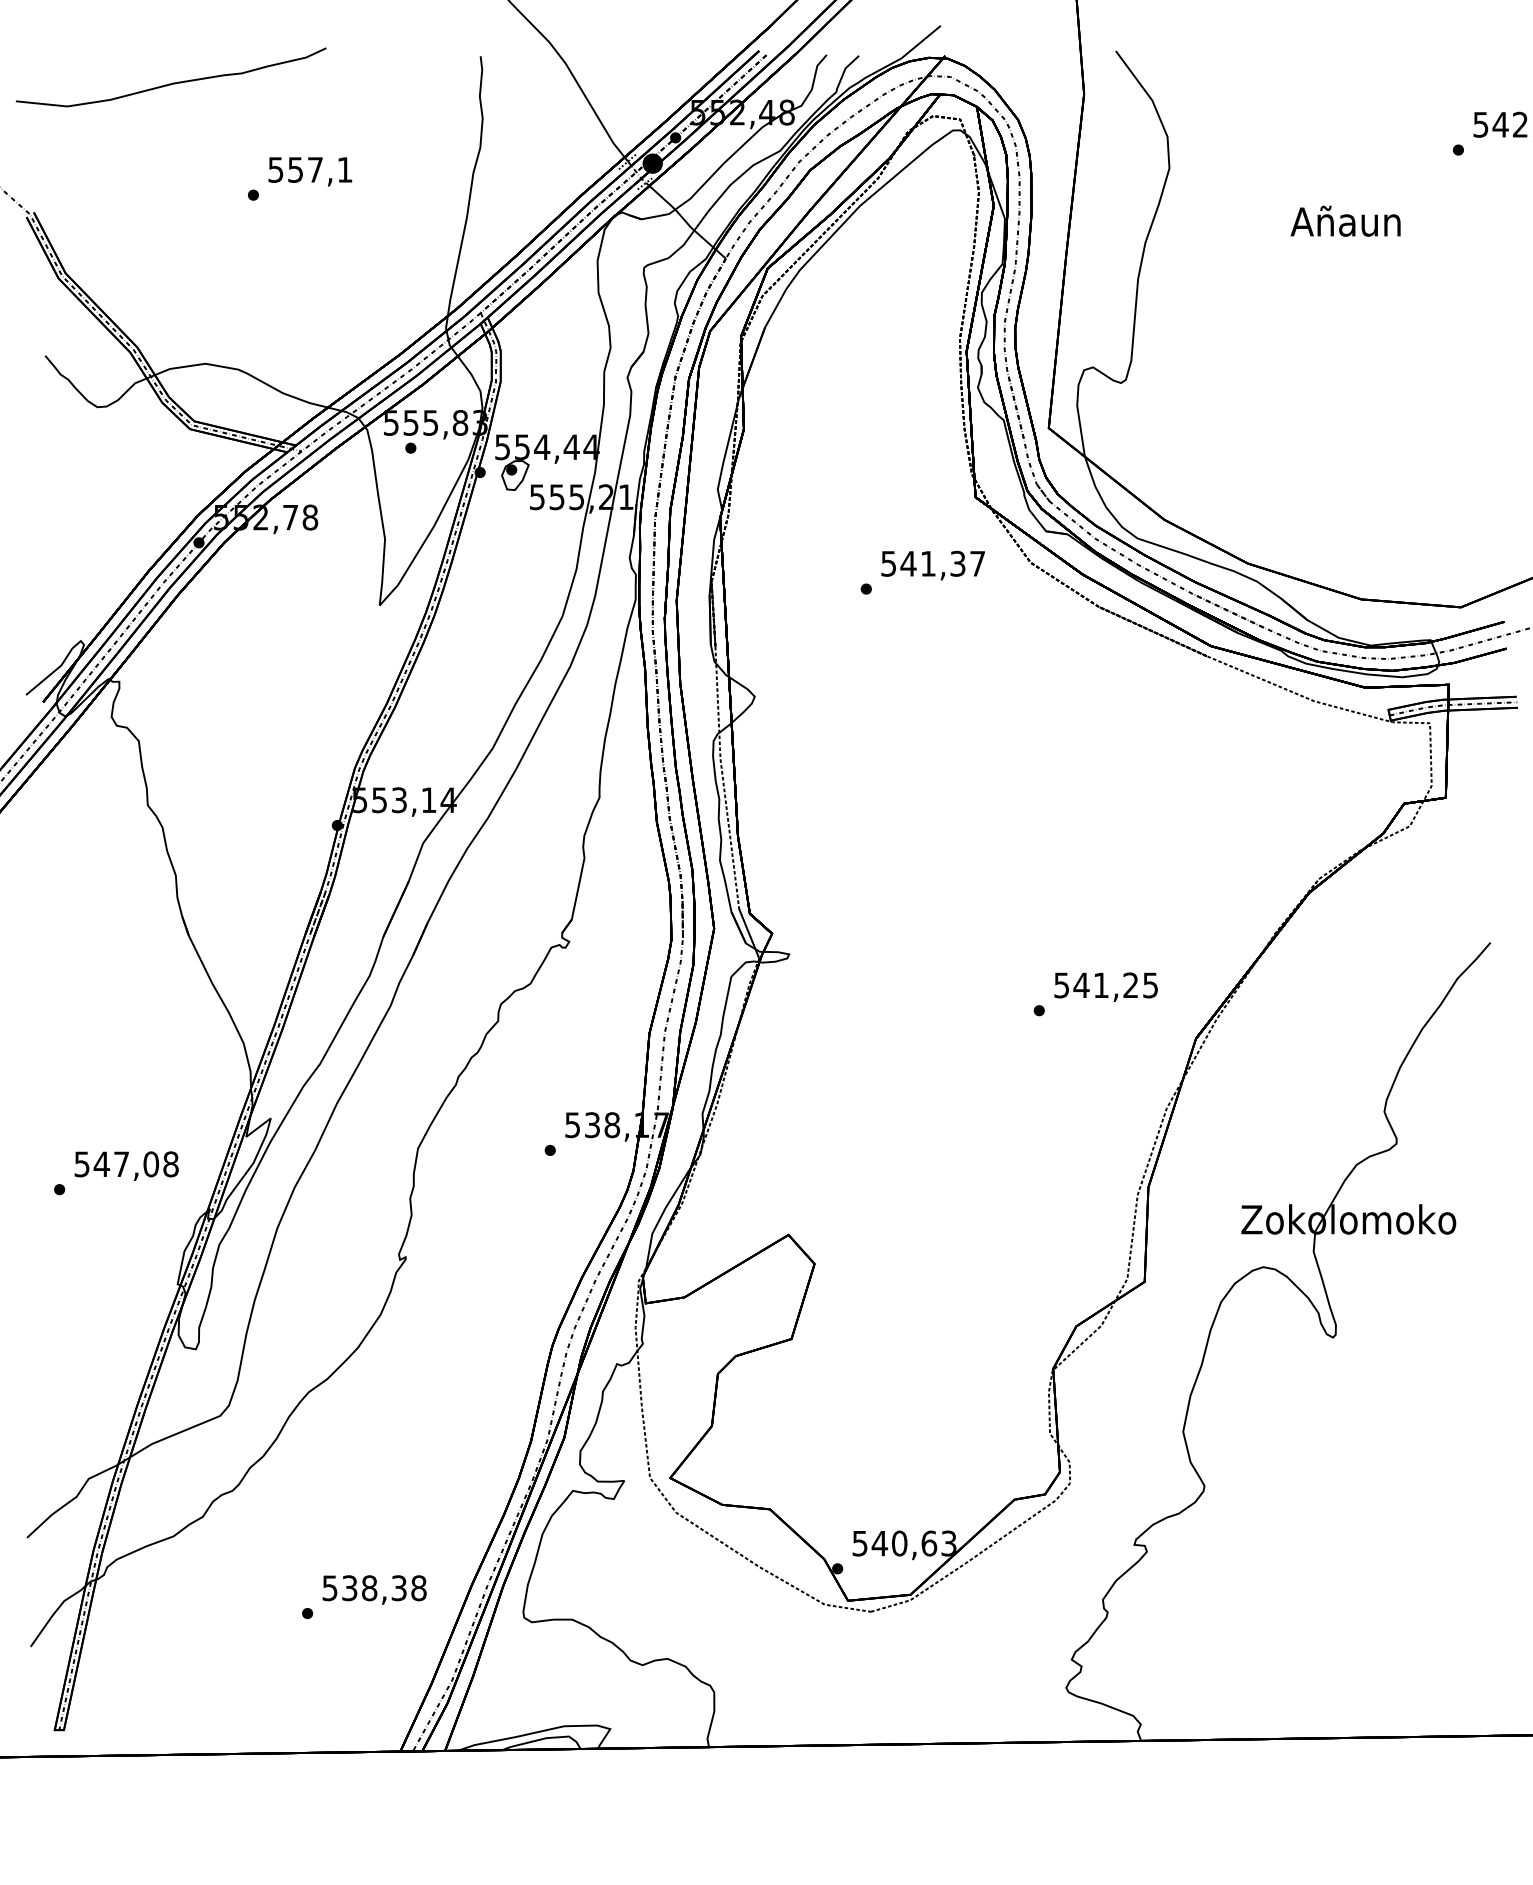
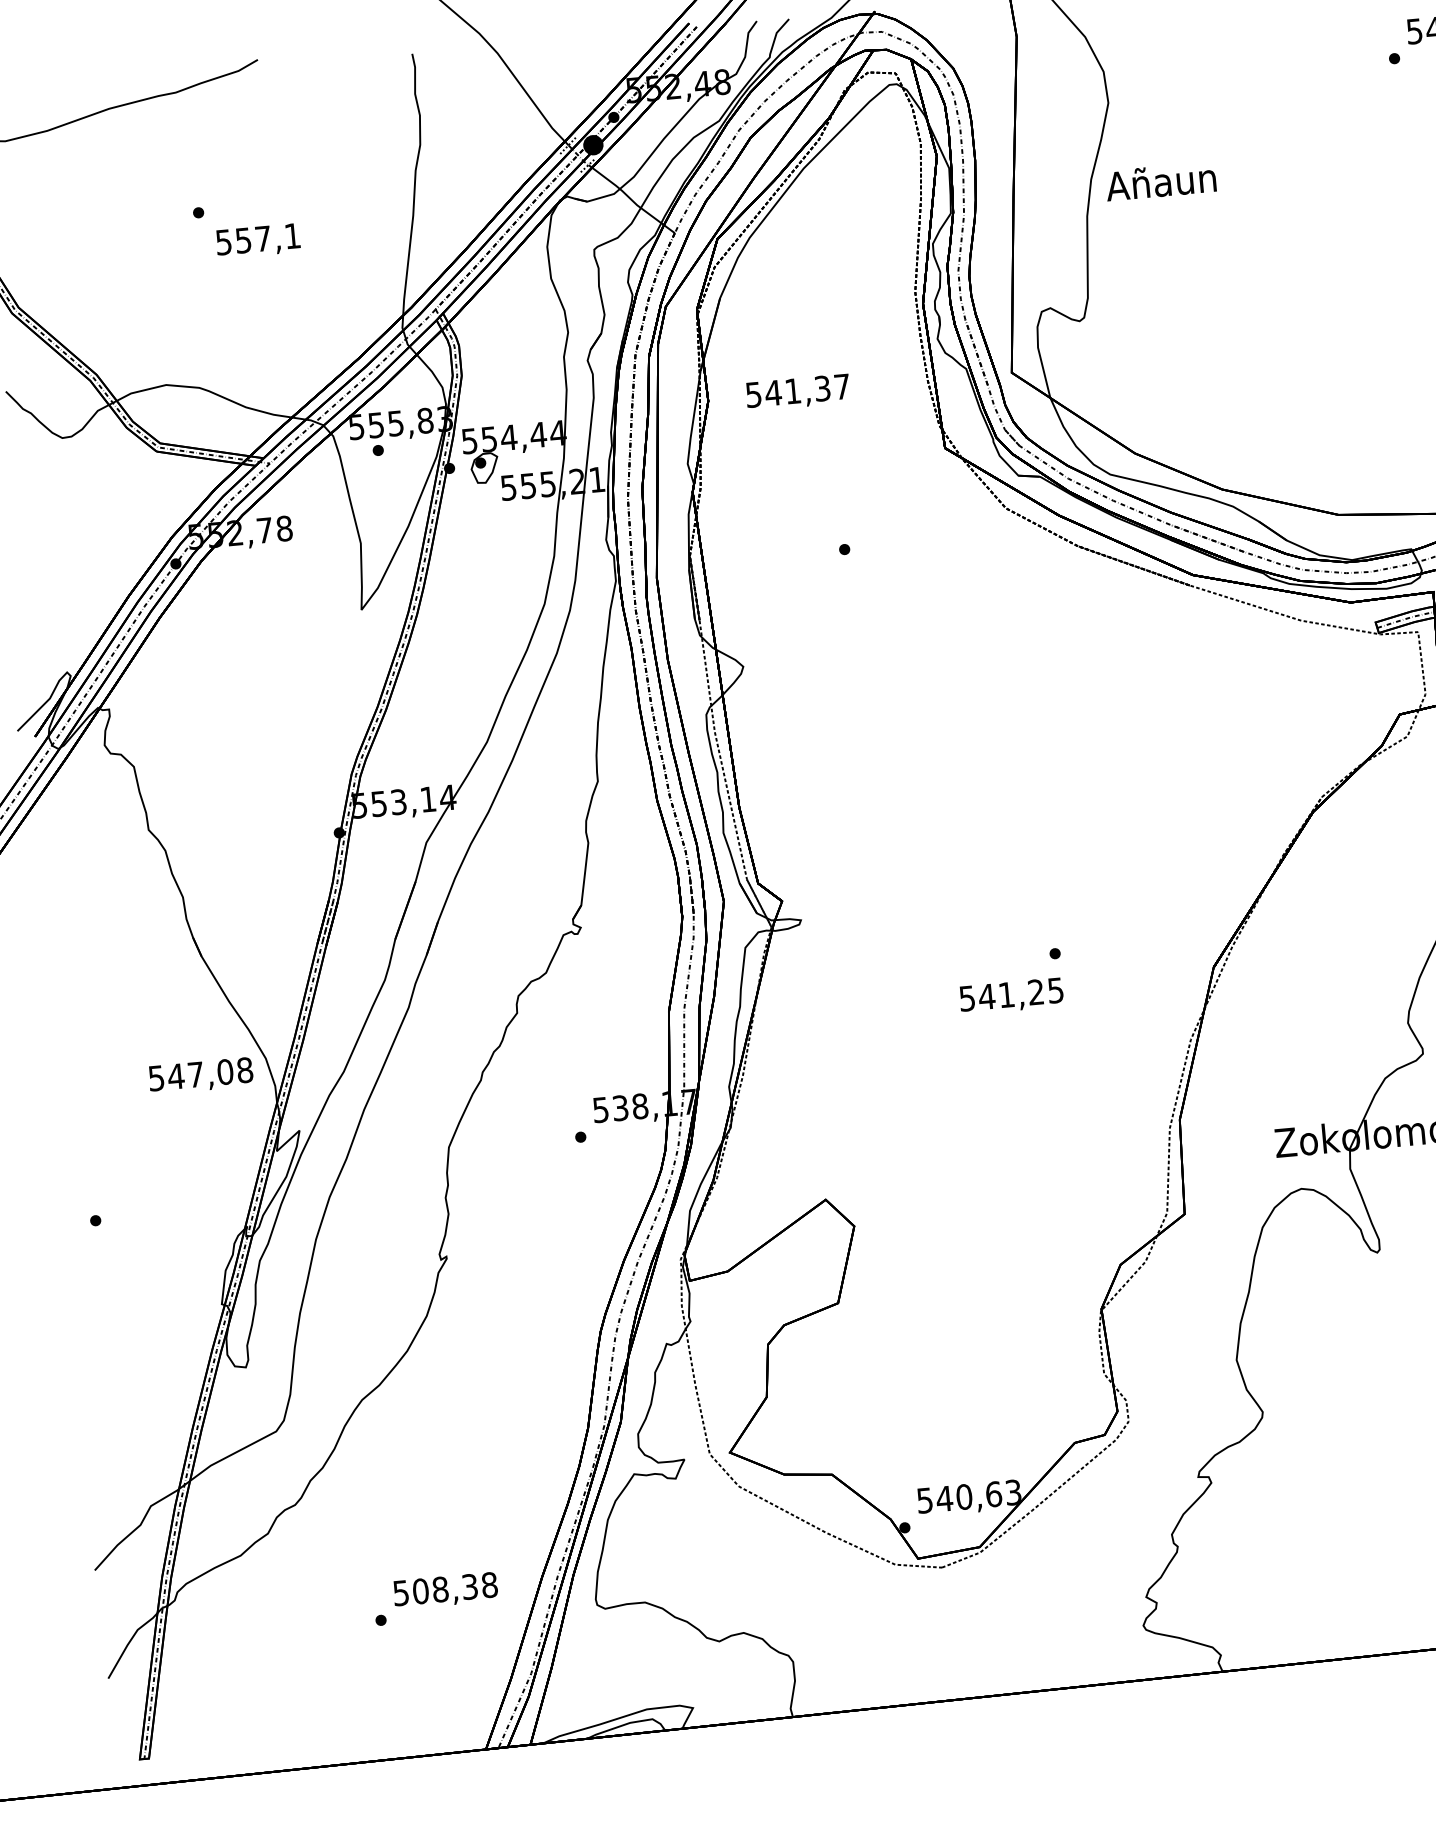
text: (310, 171) -> (258, 240), moved
text: (1345, 220) -> (1160, 180), moved
text: (932, 565) -> (797, 392), moved
text: (1105, 986) -> (1010, 995), moved
text: (126, 1165) -> (200, 1075), moved
text: (349, 1588) -> (420, 1591), 538,38 -> 508,38

